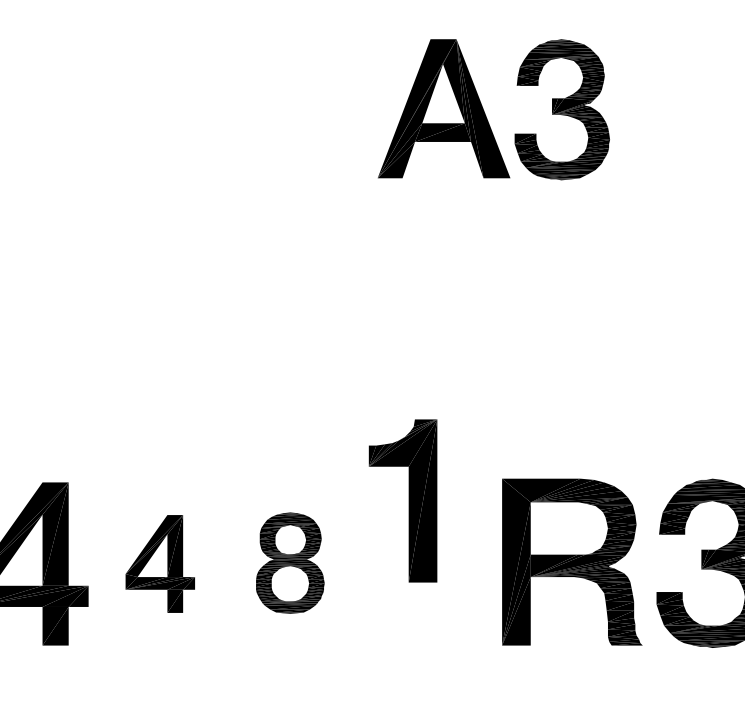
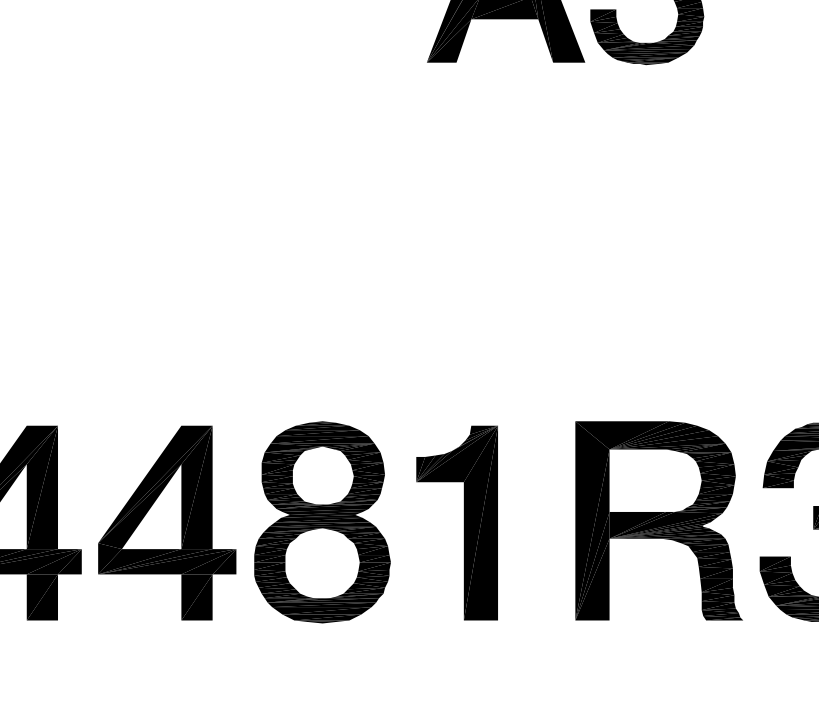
part: (402, 500) -> (456, 522), moved
part: (290, 562) -> (322, 521), size x1.67
part: (160, 563) -> (167, 522), size x1.67

